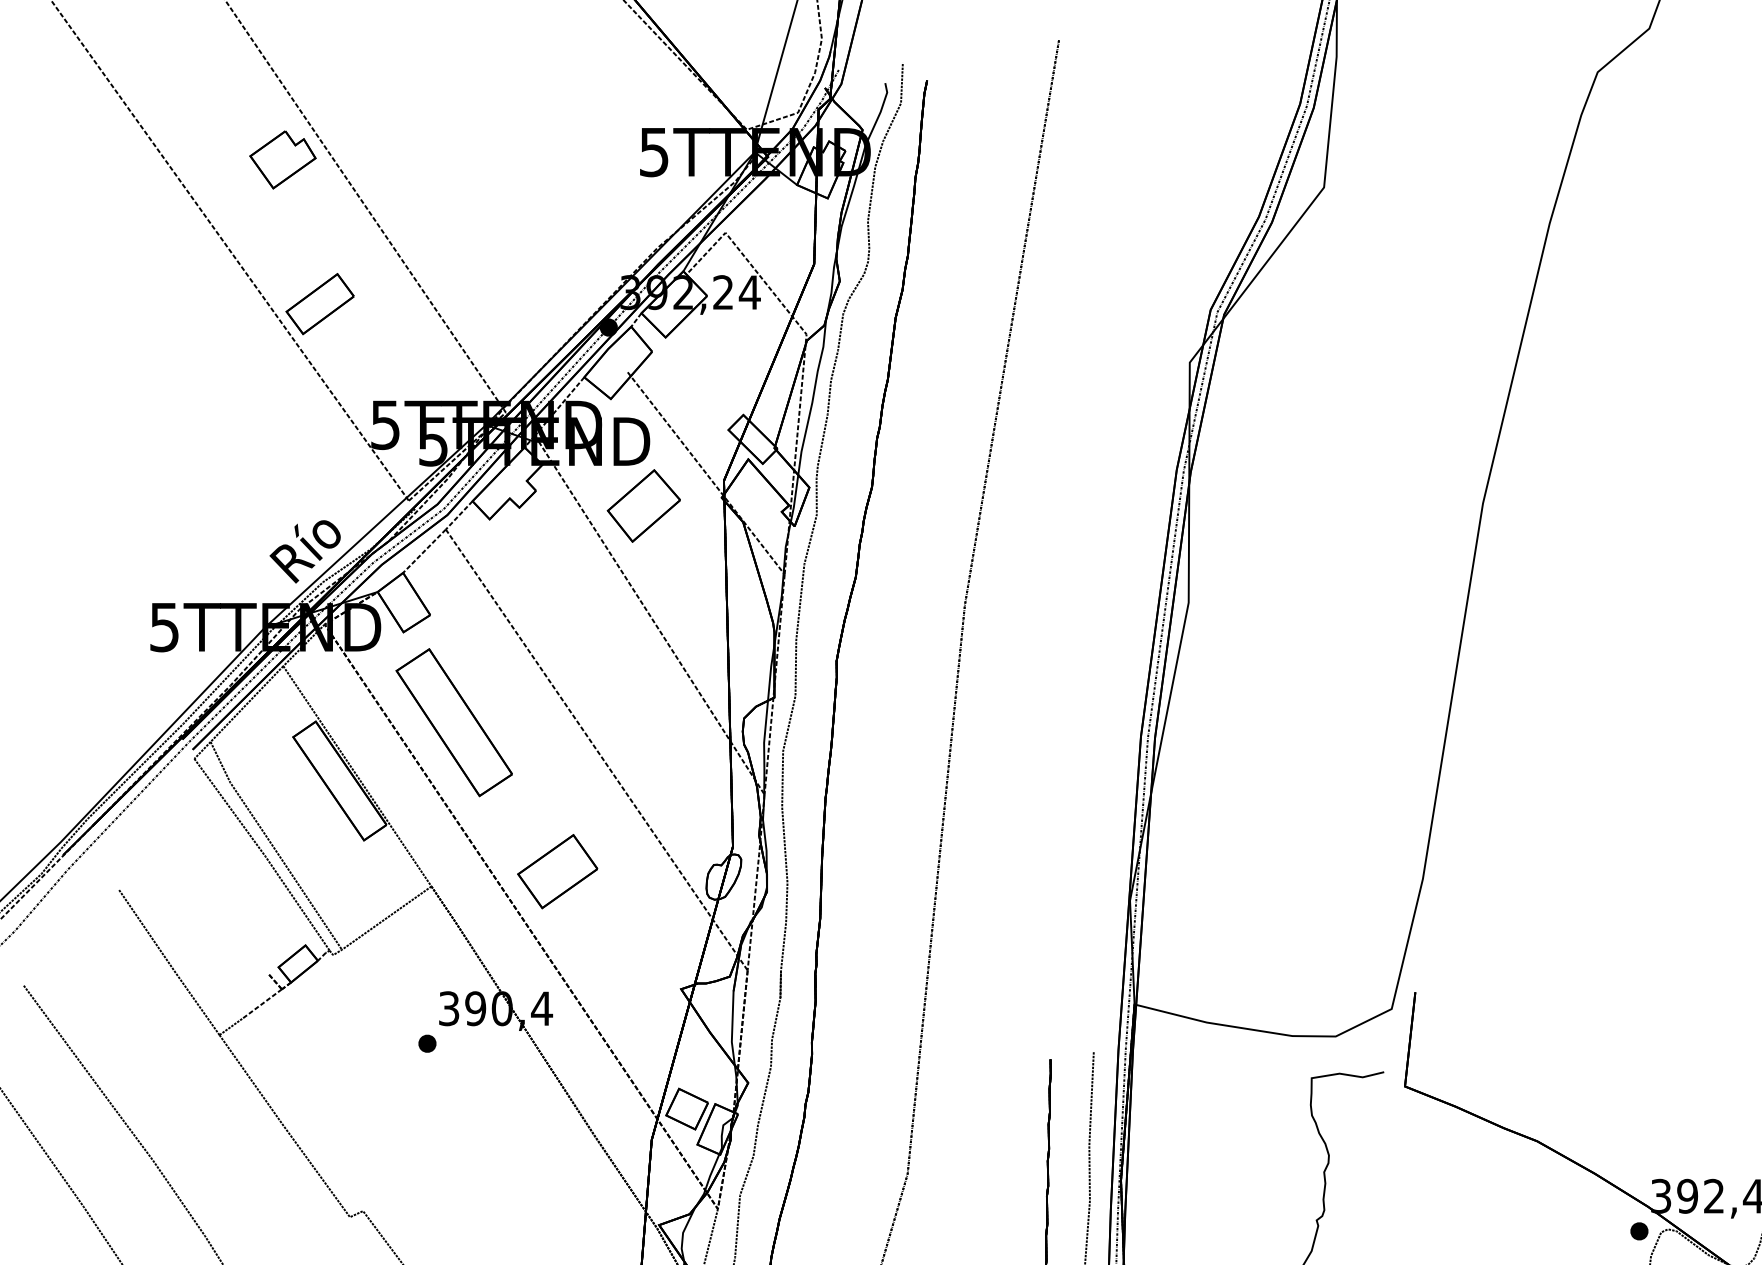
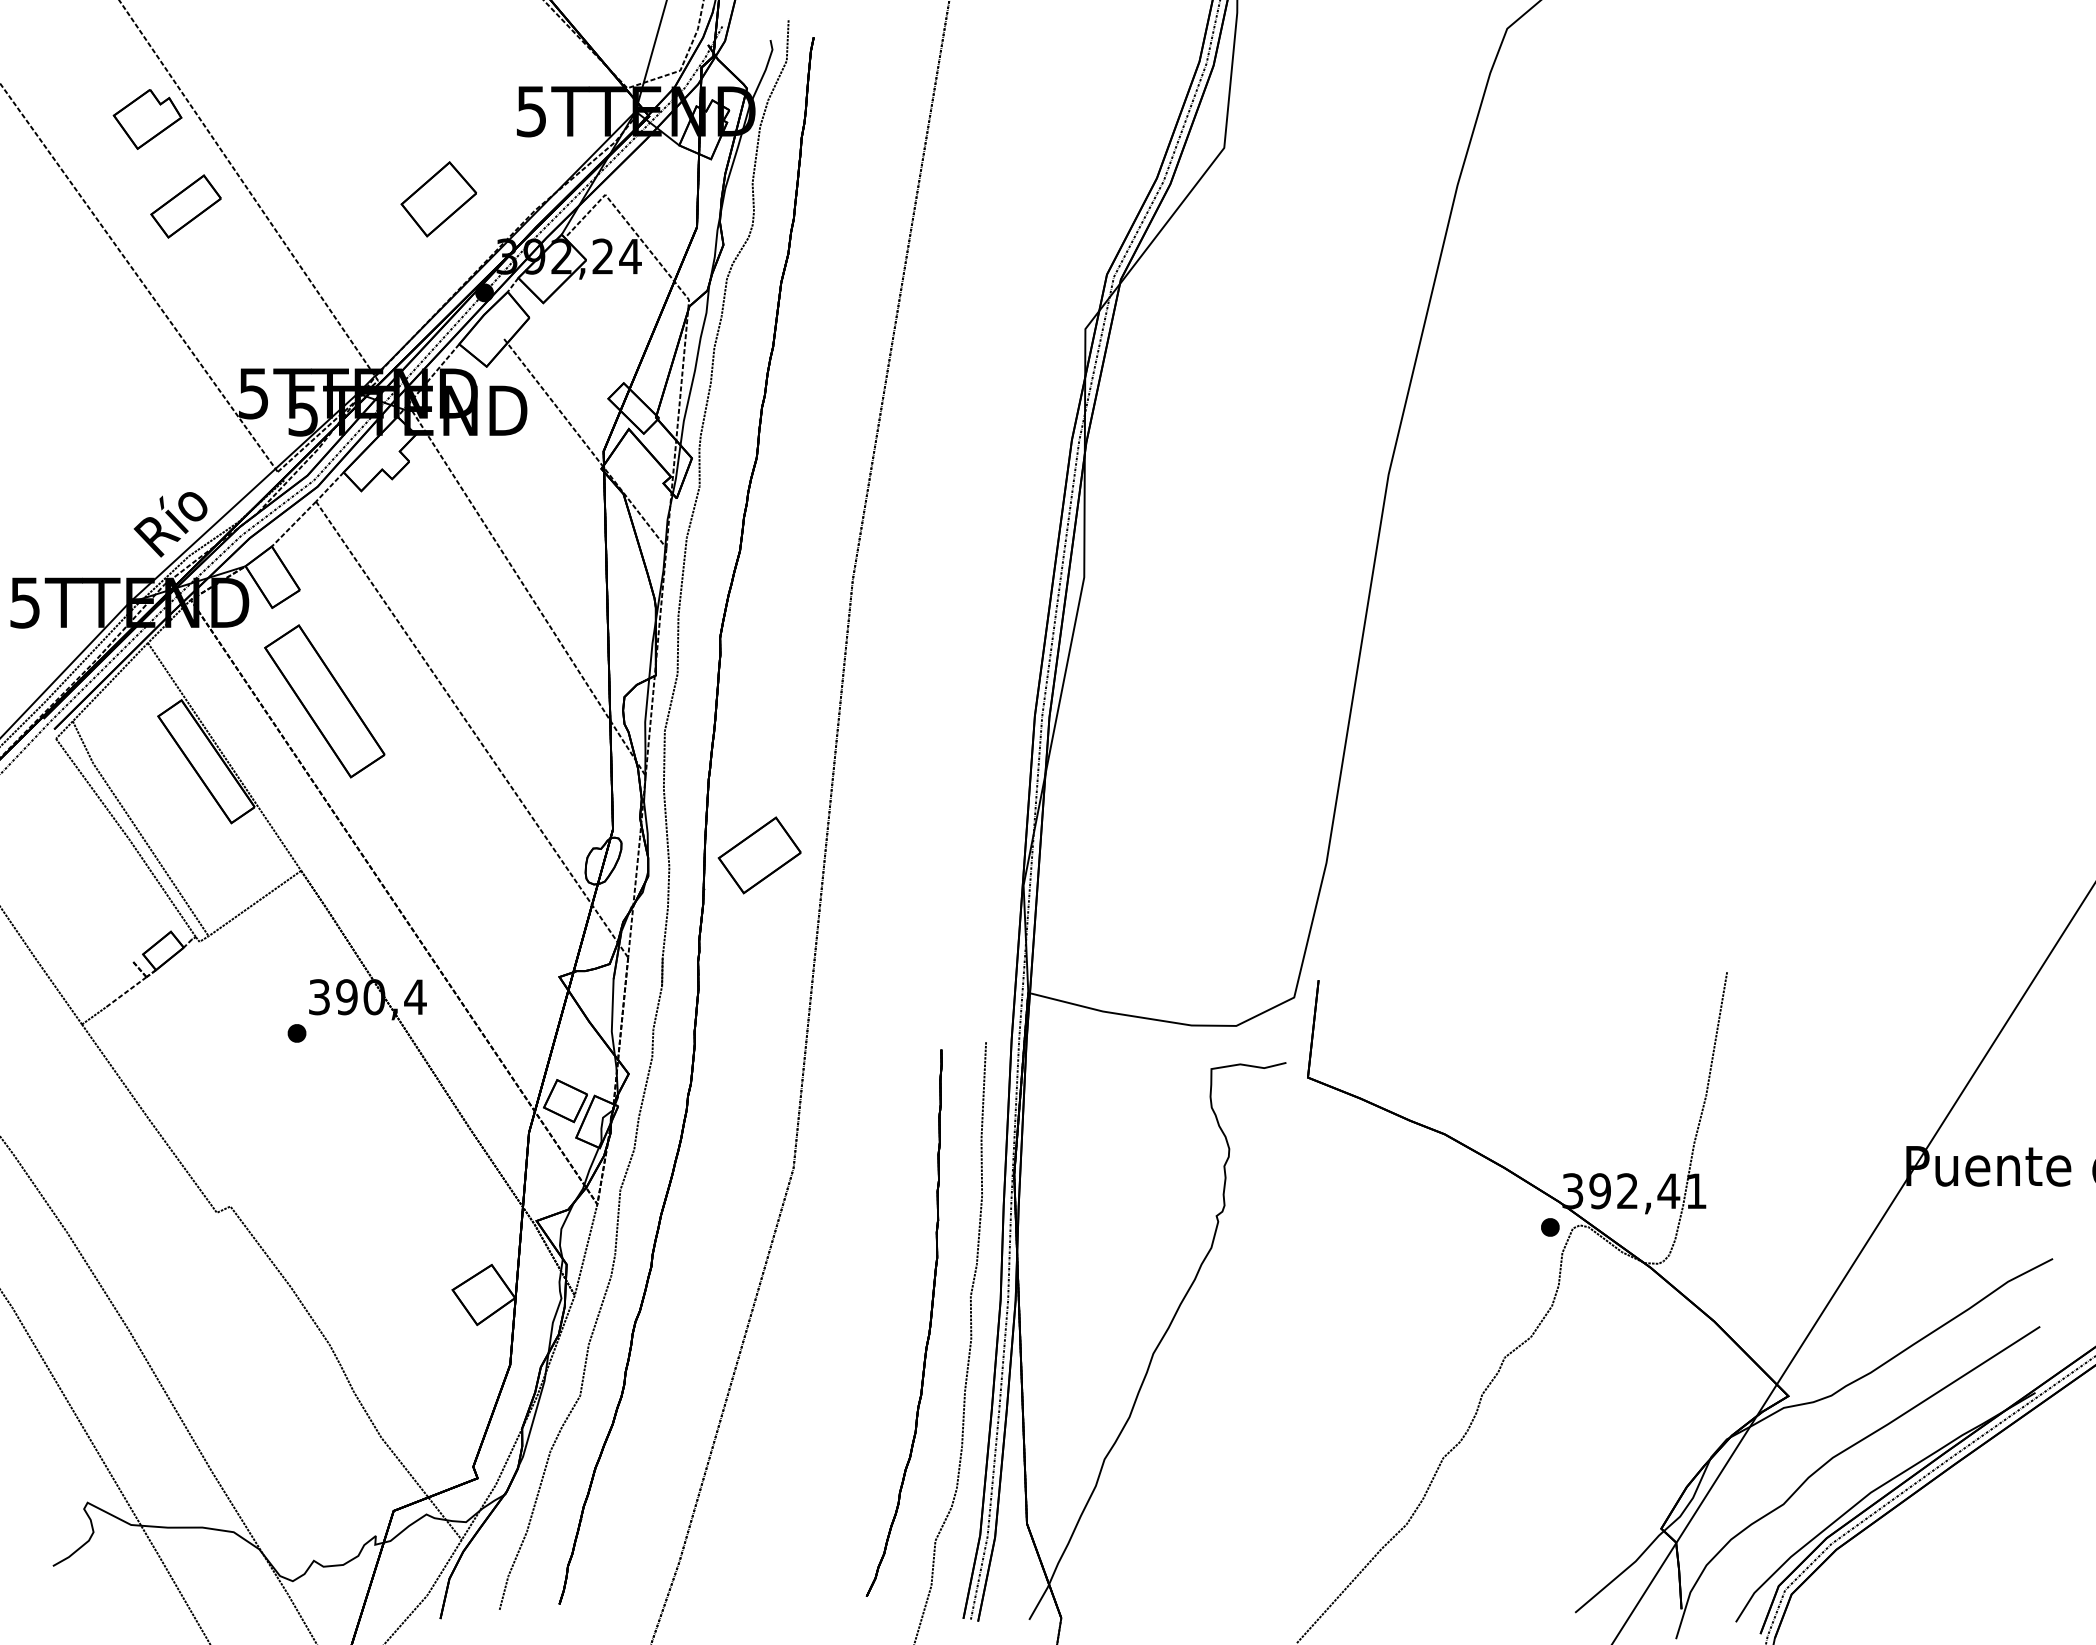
part: (319, 304) -> (185, 206), moved
part: (643, 506) -> (438, 199), moved
part: (557, 871) -> (759, 855), moved

